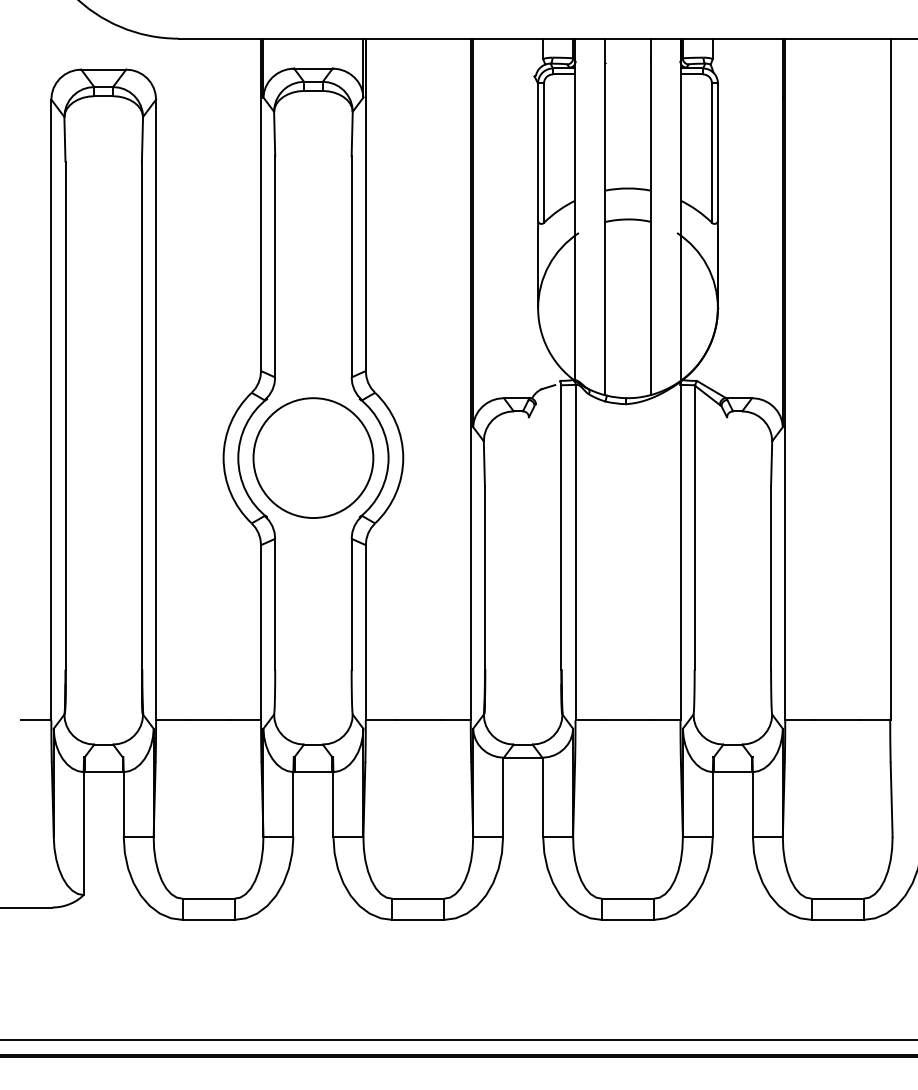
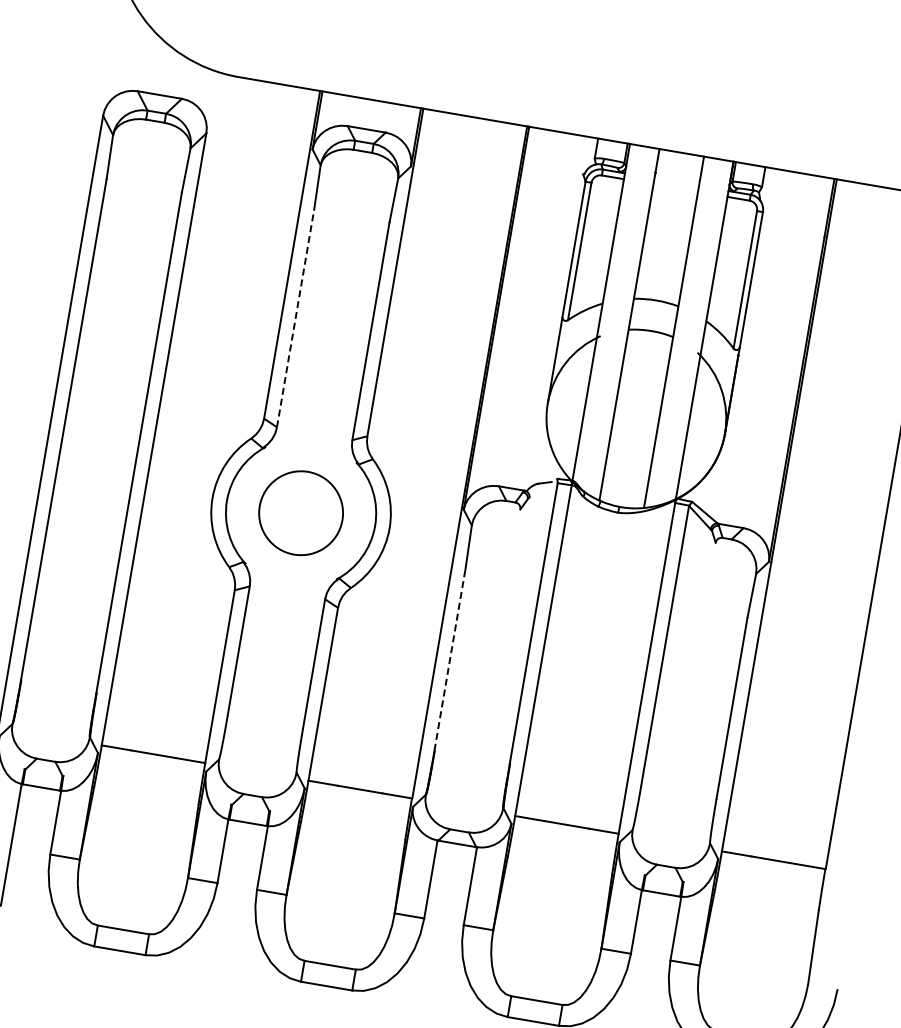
line: (275, 266) -> (295, 318), solid -> dashed
circle: (313, 457) -> (301, 512), size x0.7
line: (484, 577) -> (449, 659), solid -> dashed

